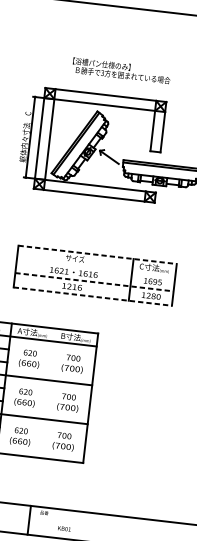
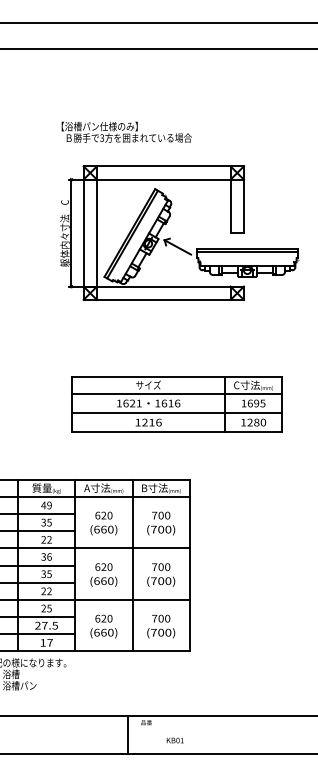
text: (121, 70) -> (126, 131), moved
line: (97, 254) -> (177, 376), dashed -> solid
line: (96, 267) -> (177, 393), added
line: (94, 282) -> (177, 413), dashed -> solid
line: (93, 296) -> (177, 432), dashed -> solid
line: (47, 393) -> (132, 565), added

